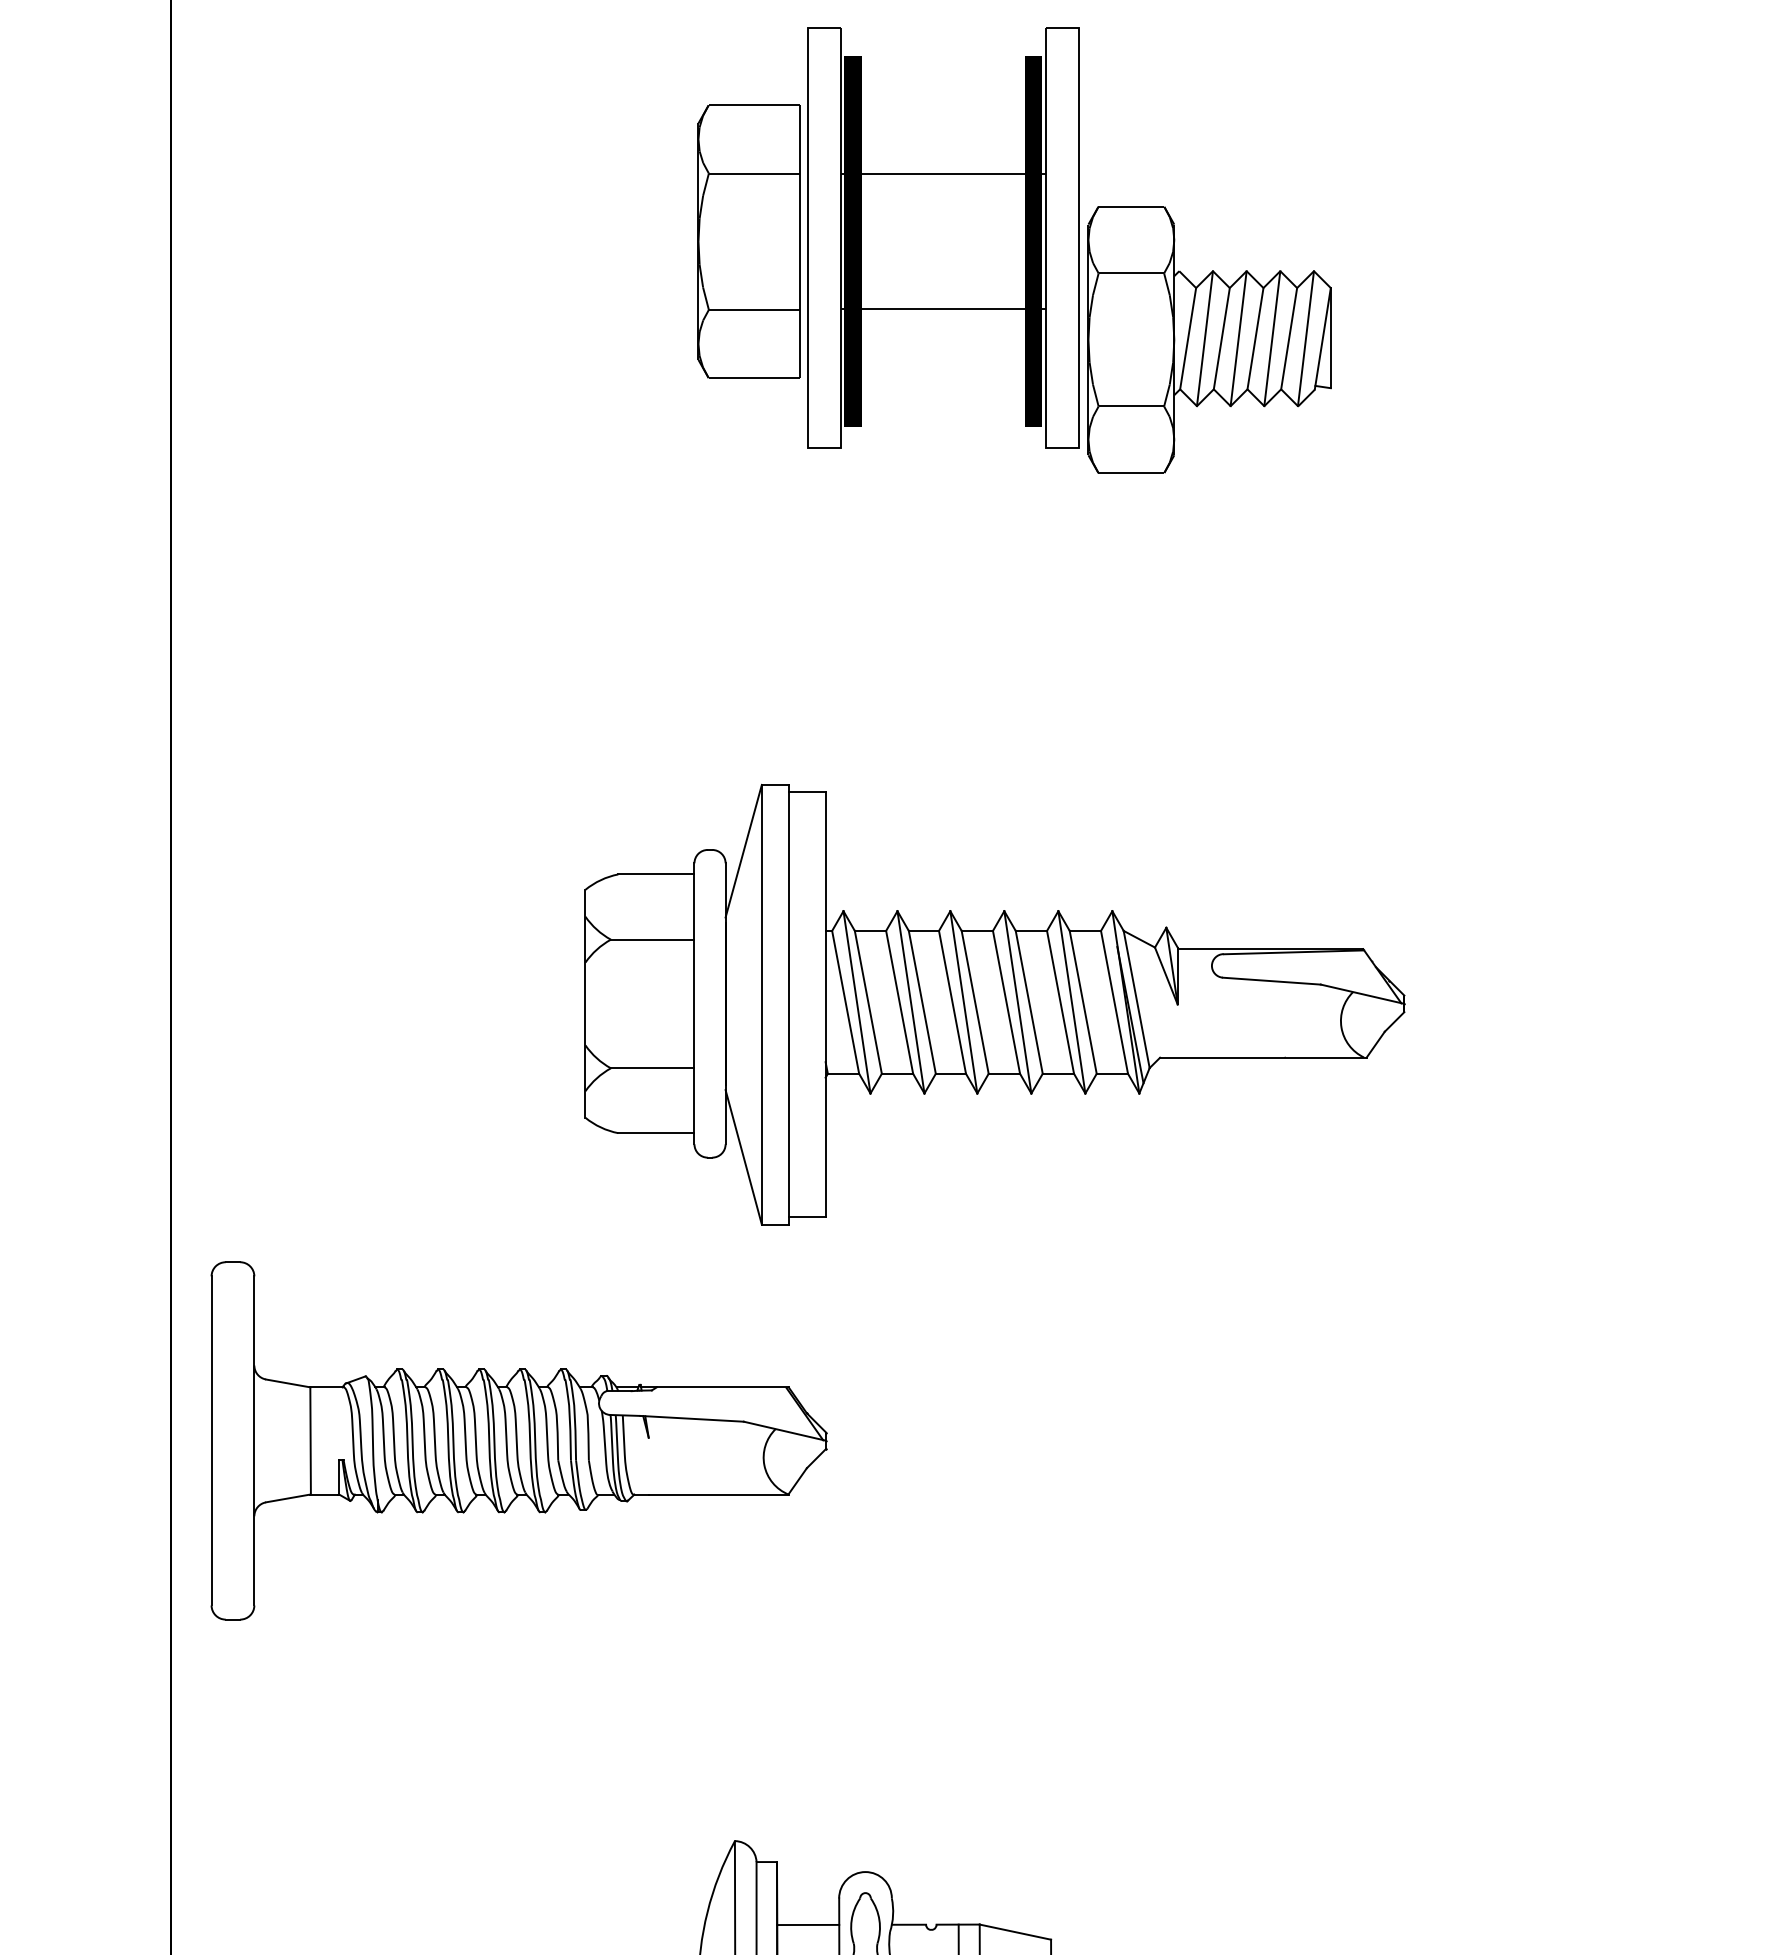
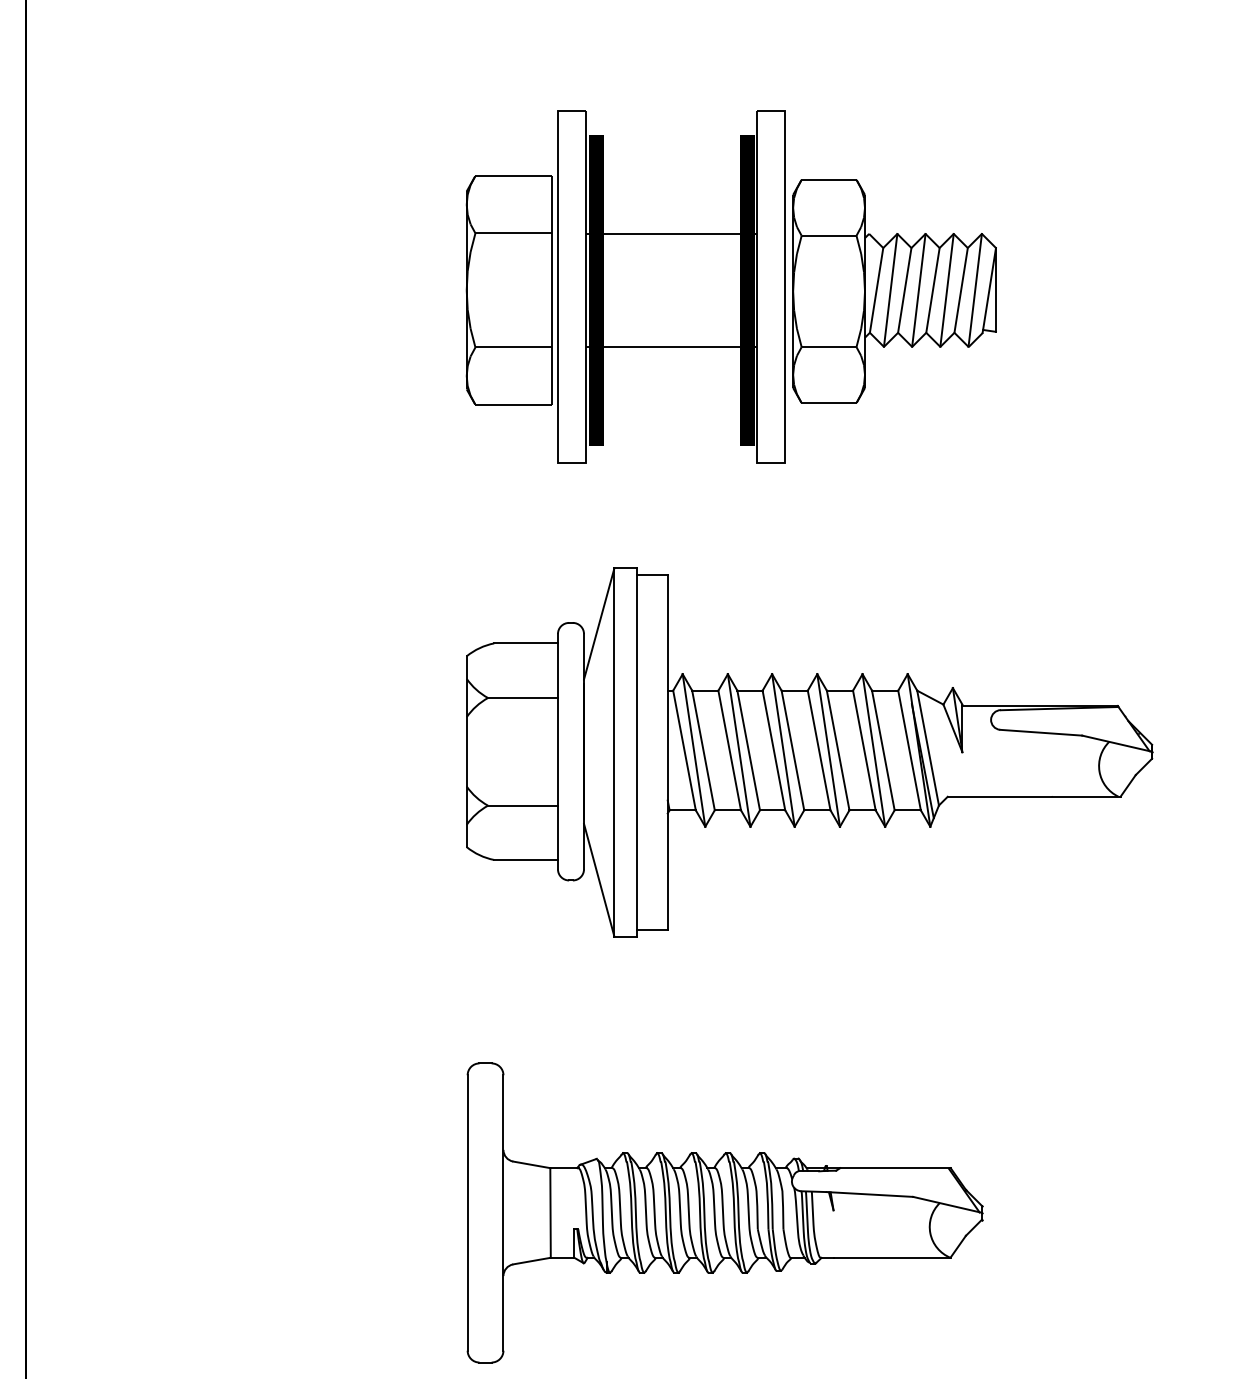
part: (888, 237) -> (625, 286), moved
part: (994, 1004) -> (809, 752), moved
part: (518, 1440) -> (724, 1212), moved

